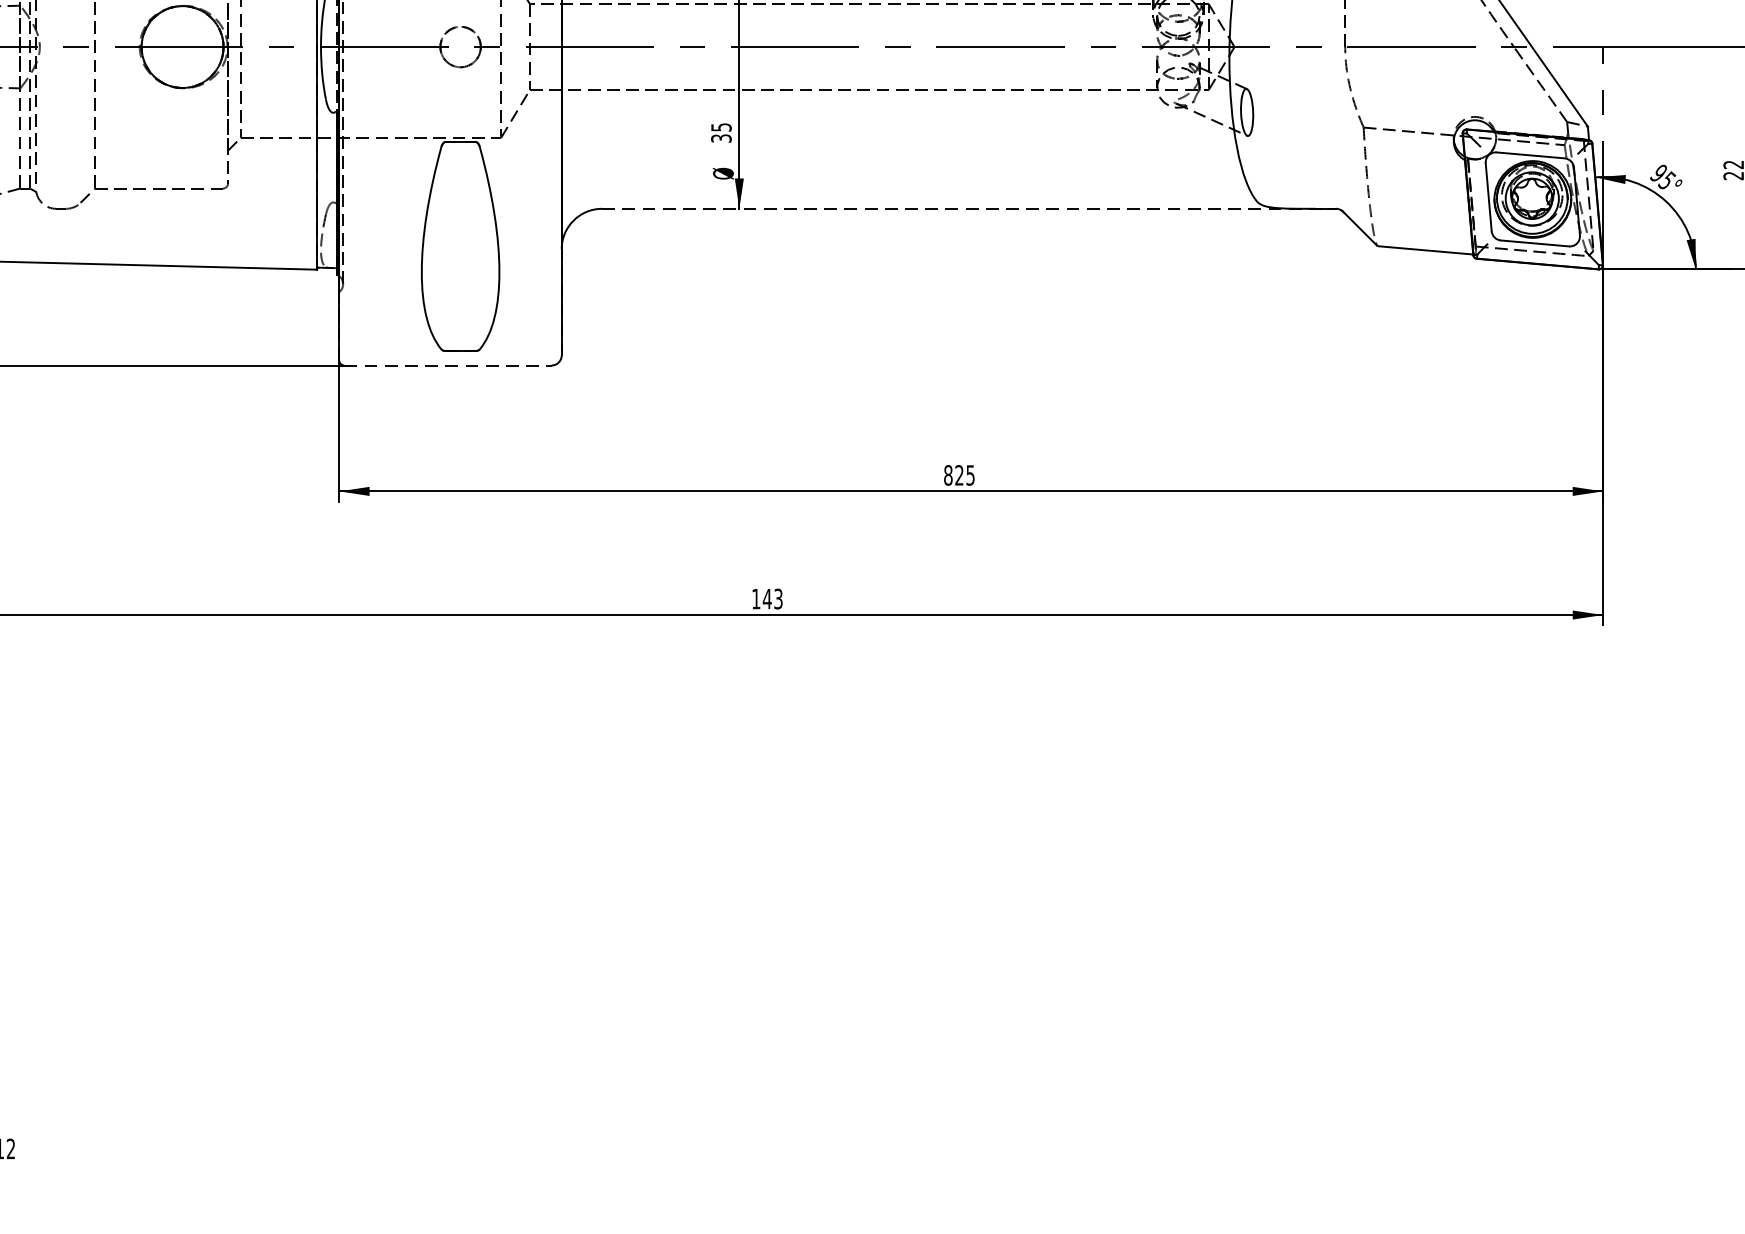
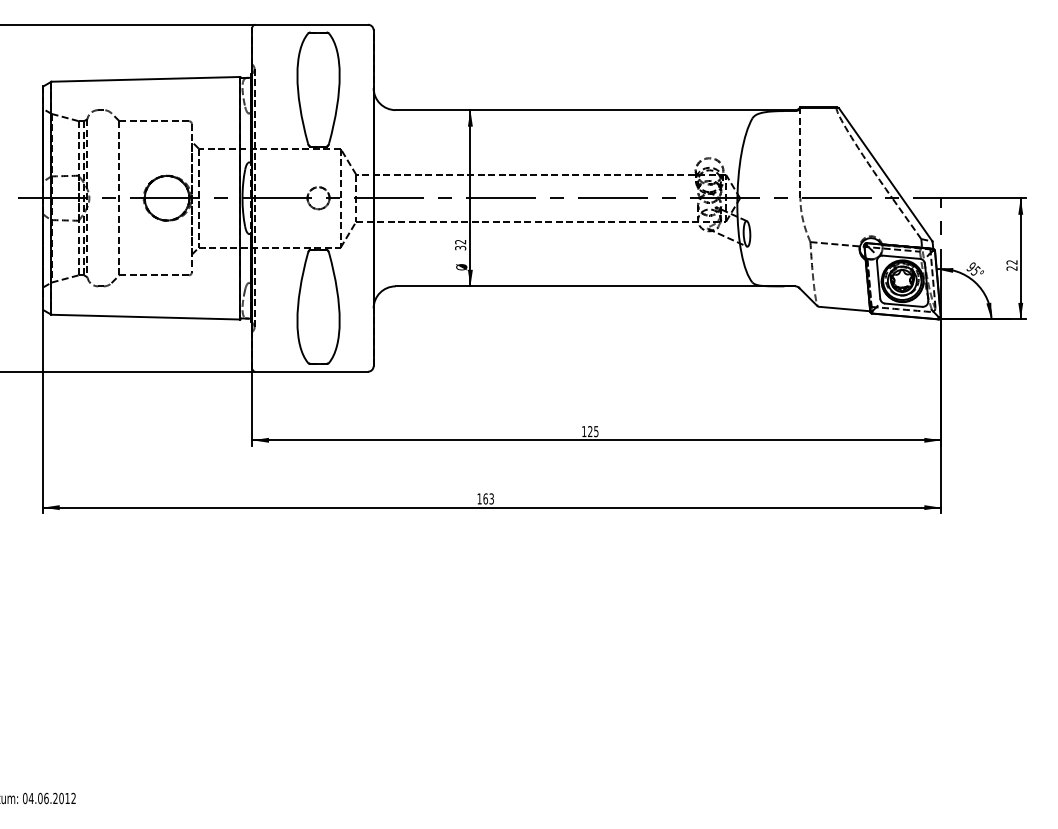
text: (721, 126) -> (460, 241), 35 -> 32
line: (969, 209) -> (595, 286), dashed -> solid
line: (449, 365) -> (312, 371), dashed -> solid
text: (948, 475) -> (584, 431), 825 -> 125
text: (767, 598) -> (485, 498), 143 -> 163

